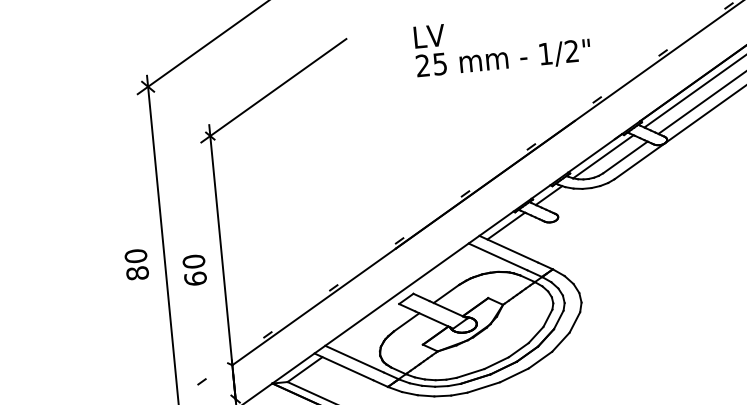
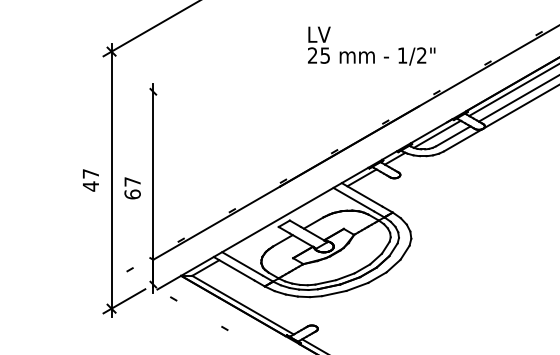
line: (273, 89) -> (202, 62), removed
text: (193, 261) -> (132, 181), 60 -> 67
text: (136, 263) -> (90, 179), 80 -> 47

